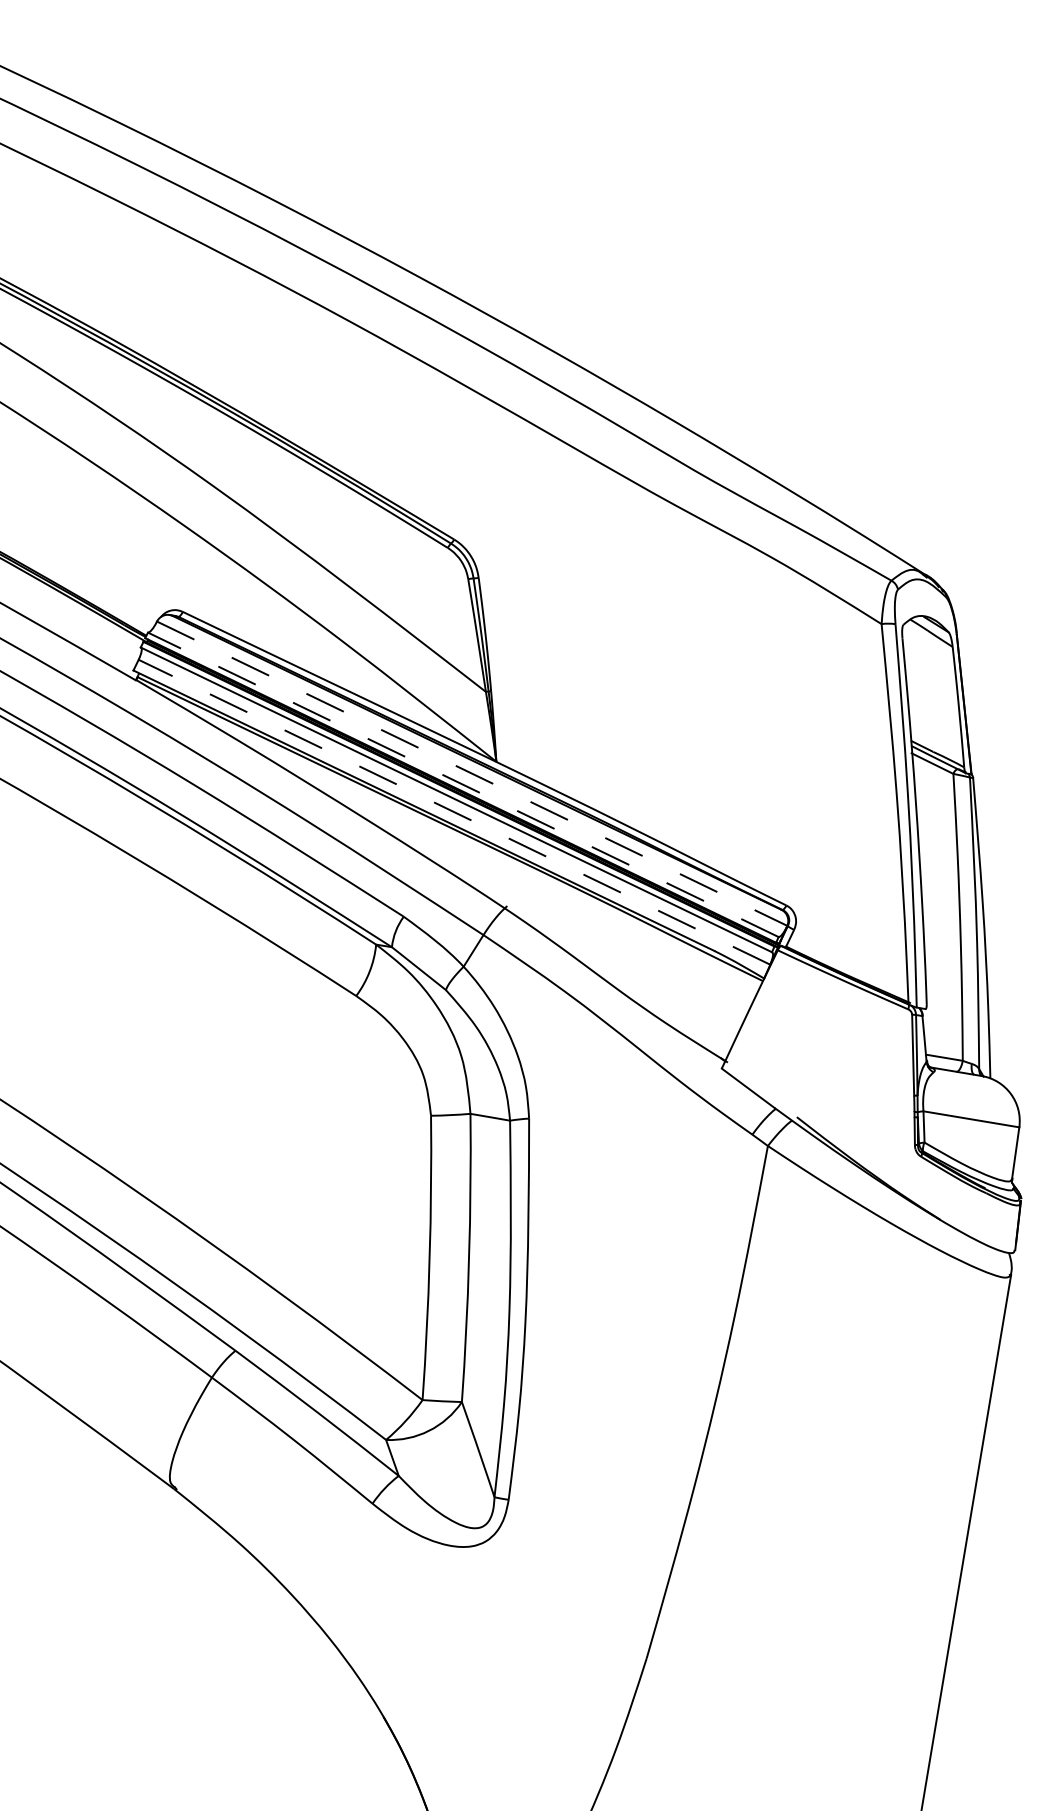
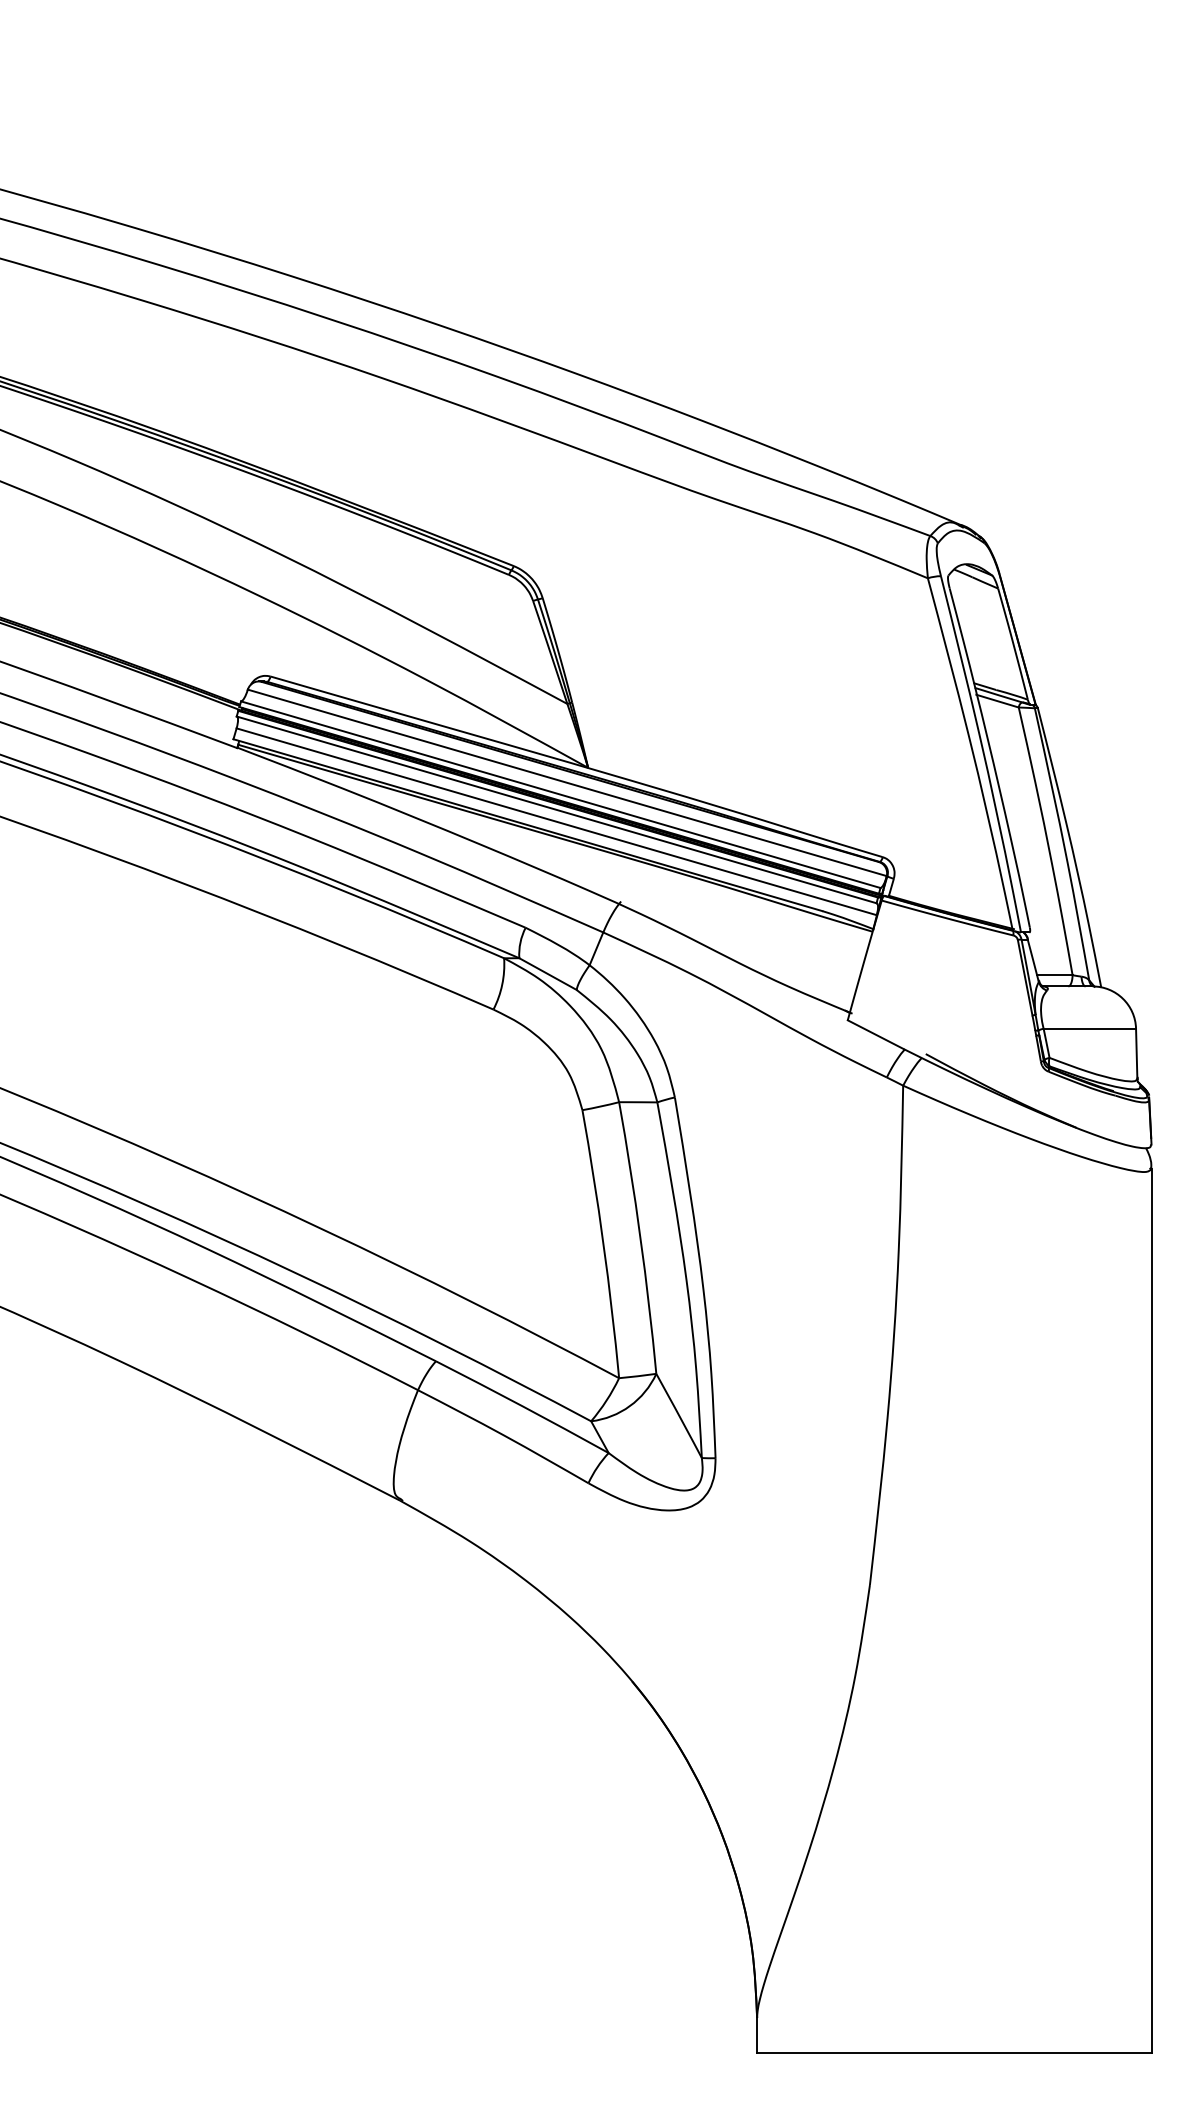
line: (472, 773) -> (567, 782), dashed -> solid
line: (463, 784) -> (560, 794), dashed -> solid
line: (454, 811) -> (556, 821), dashed -> solid

